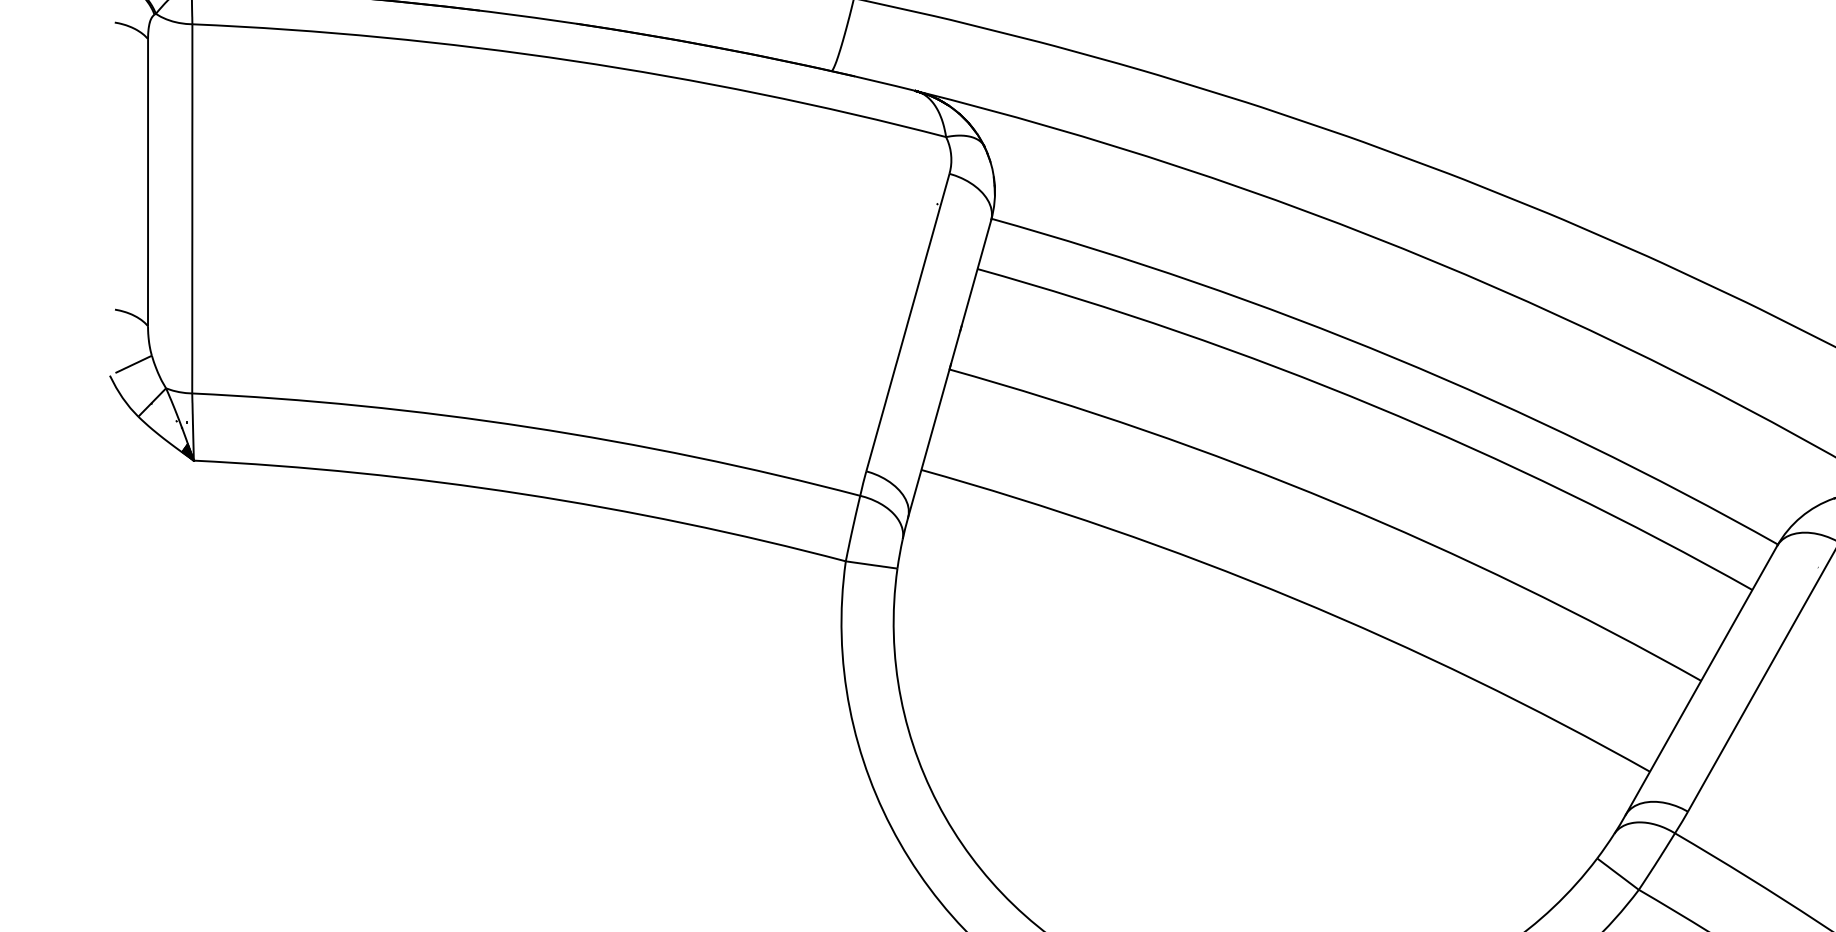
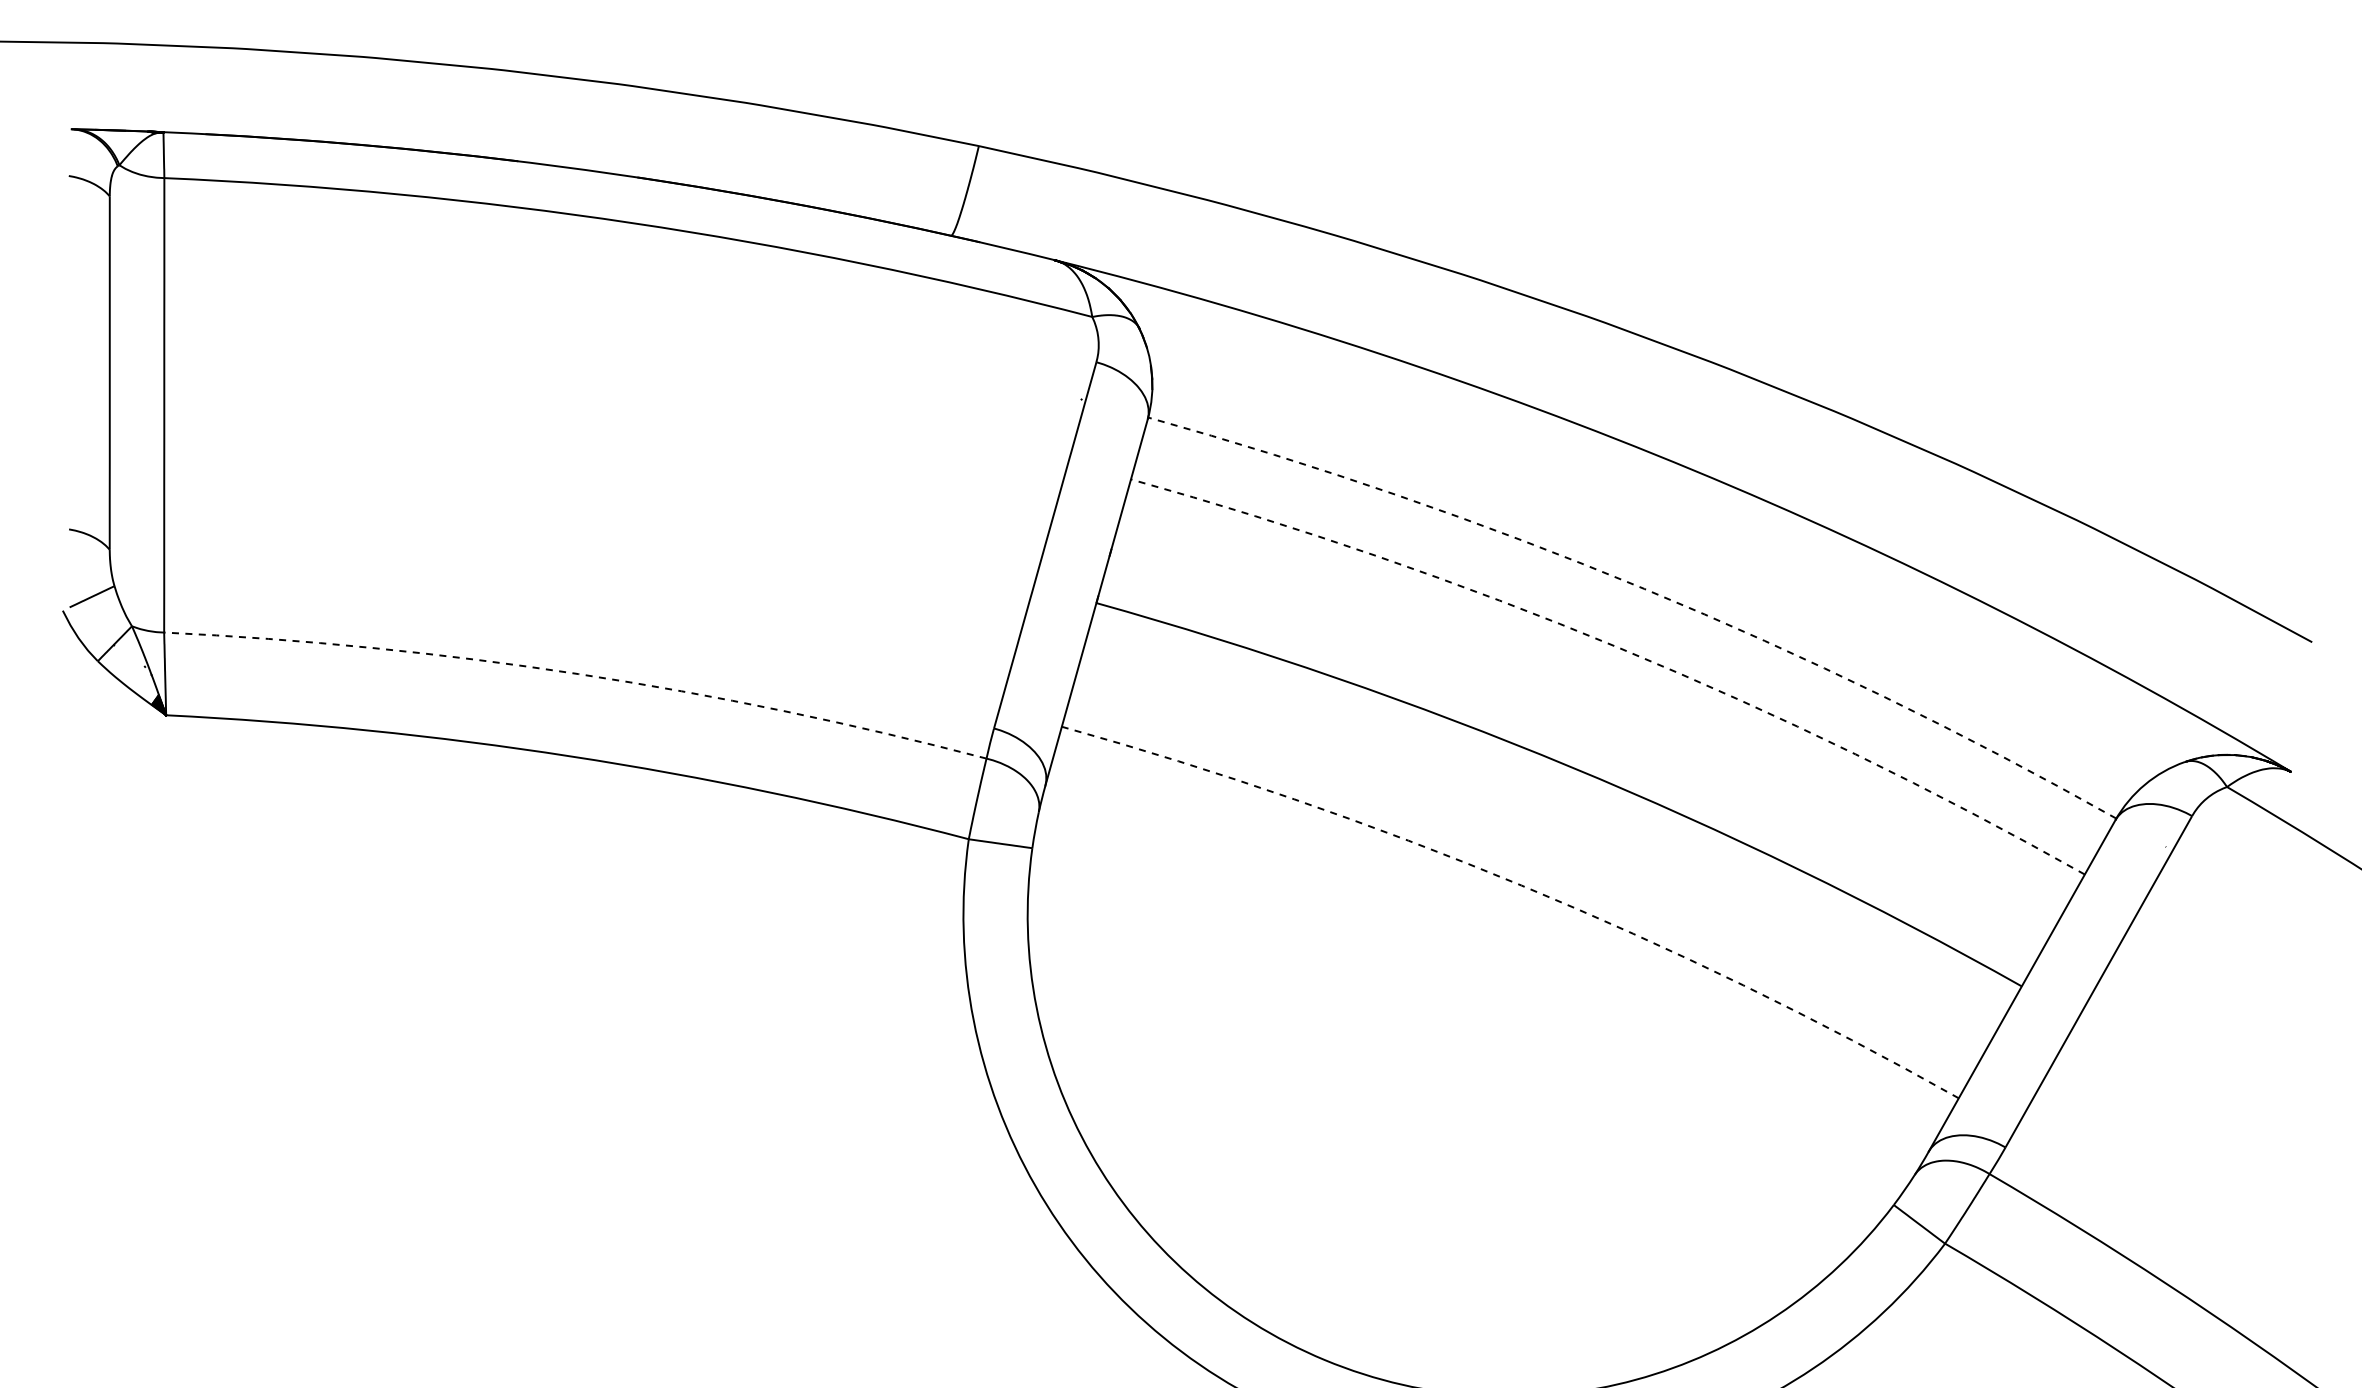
arc: (1394, 357) -> (1644, 588), solid -> dashed
arc: (1374, 406) -> (1619, 648), solid -> dashed
arc: (528, 427) -> (578, 674), solid -> dashed
arc: (1294, 598) -> (1521, 885), solid -> dashed

